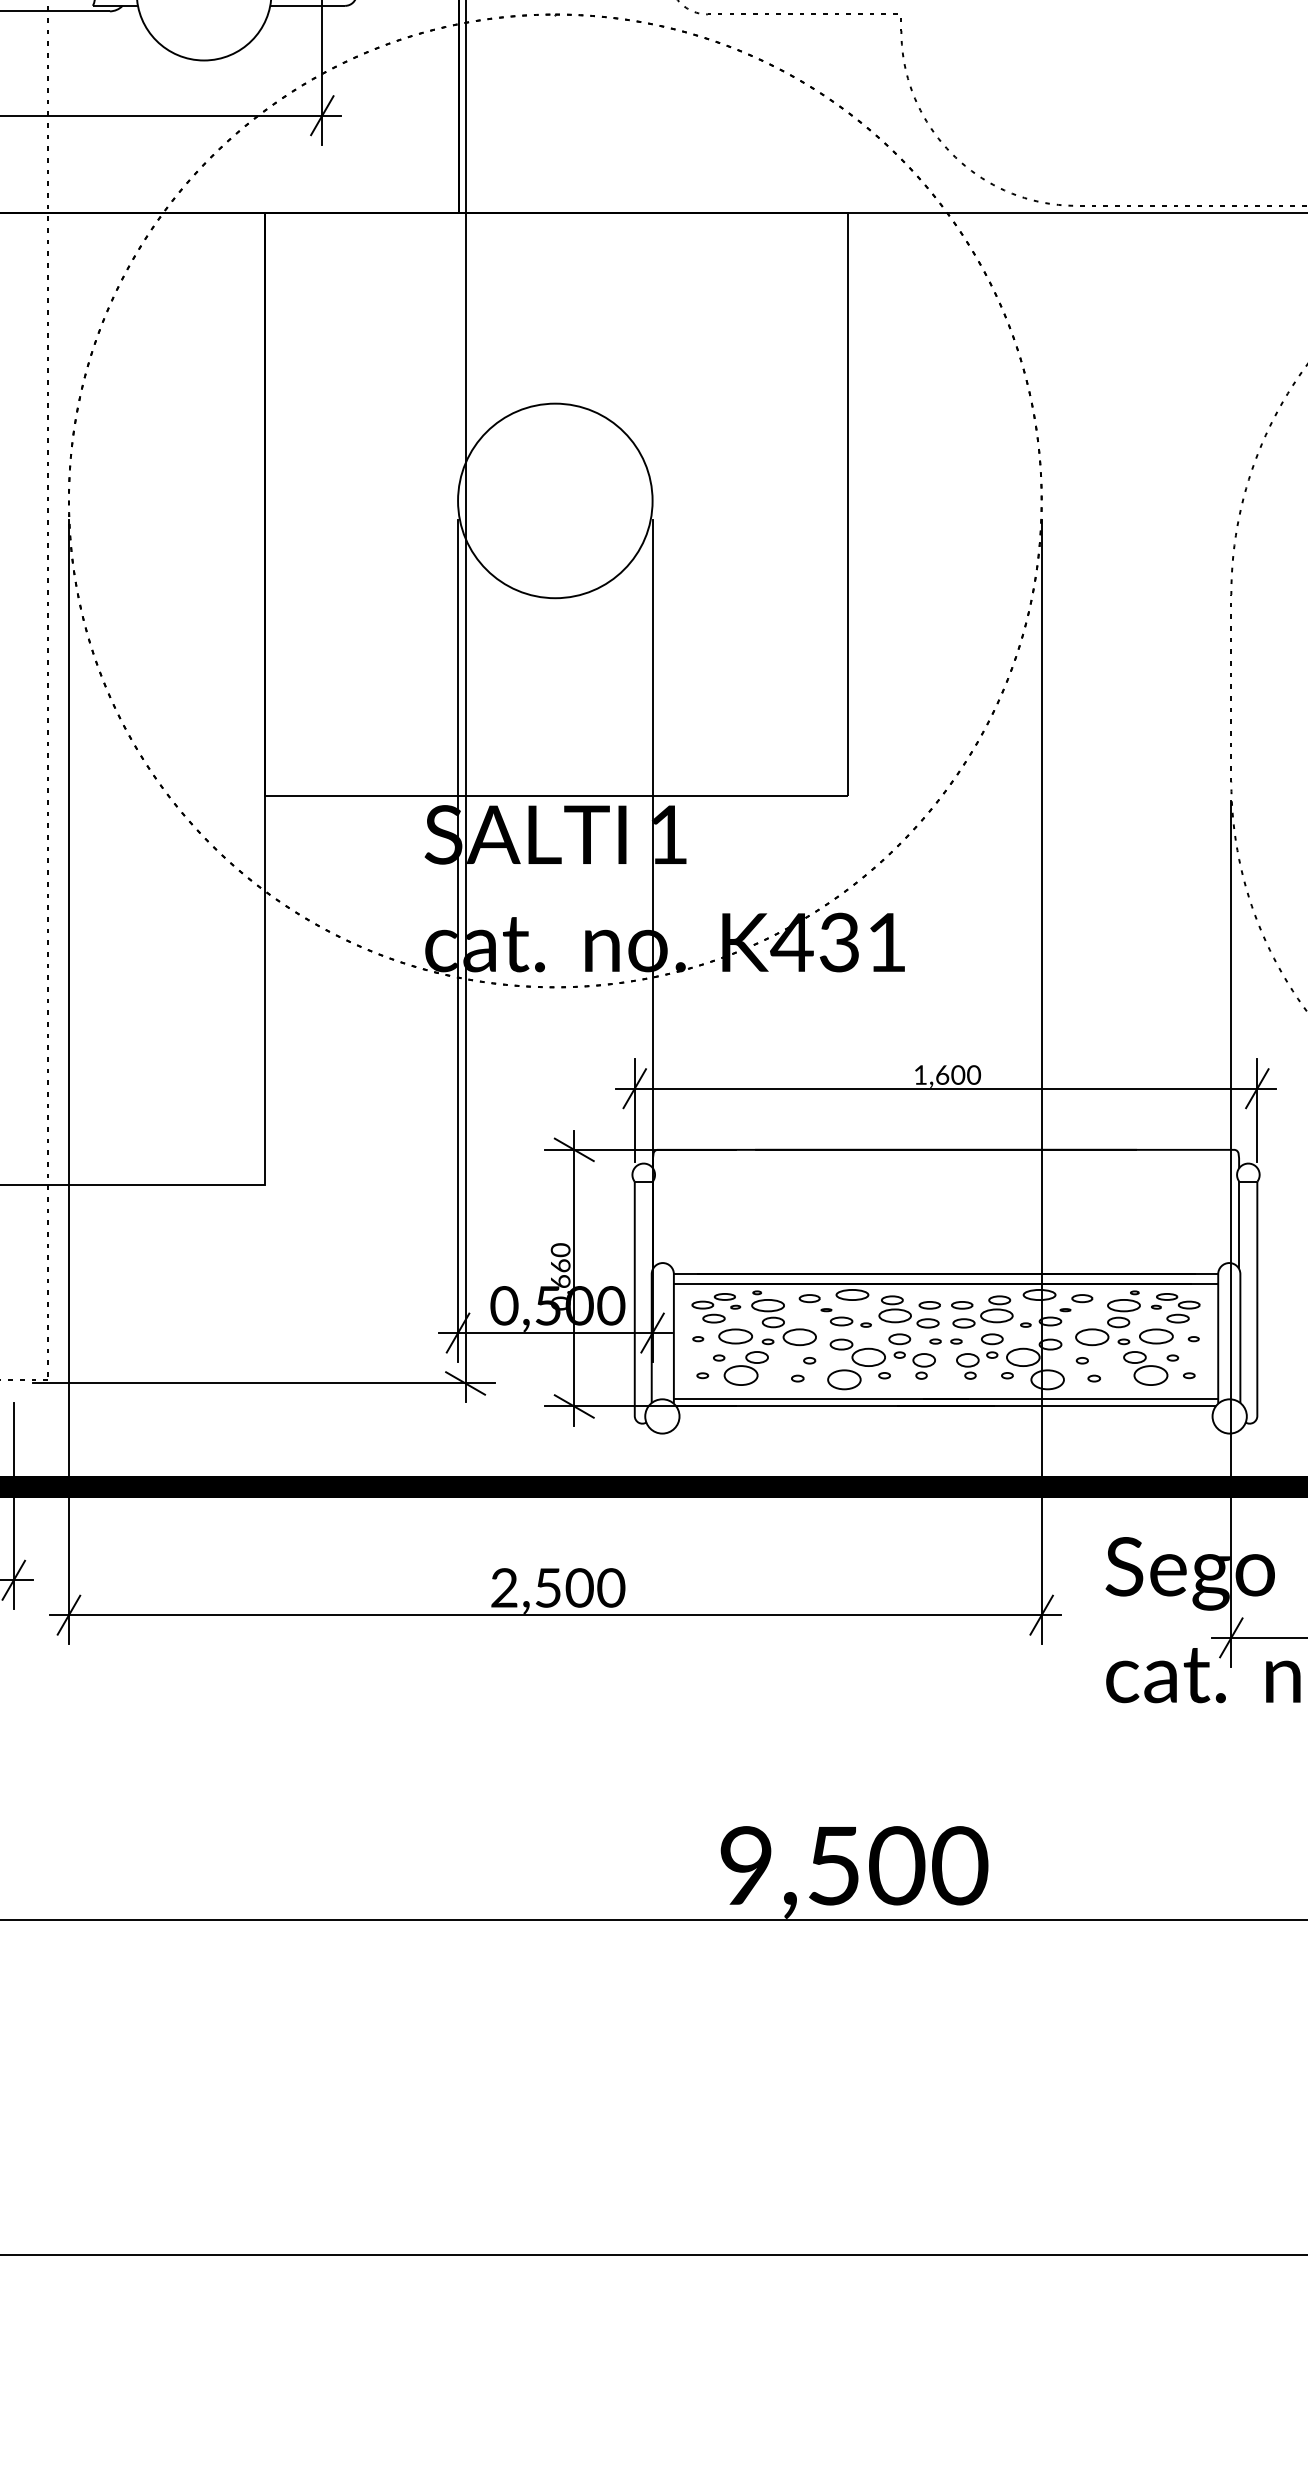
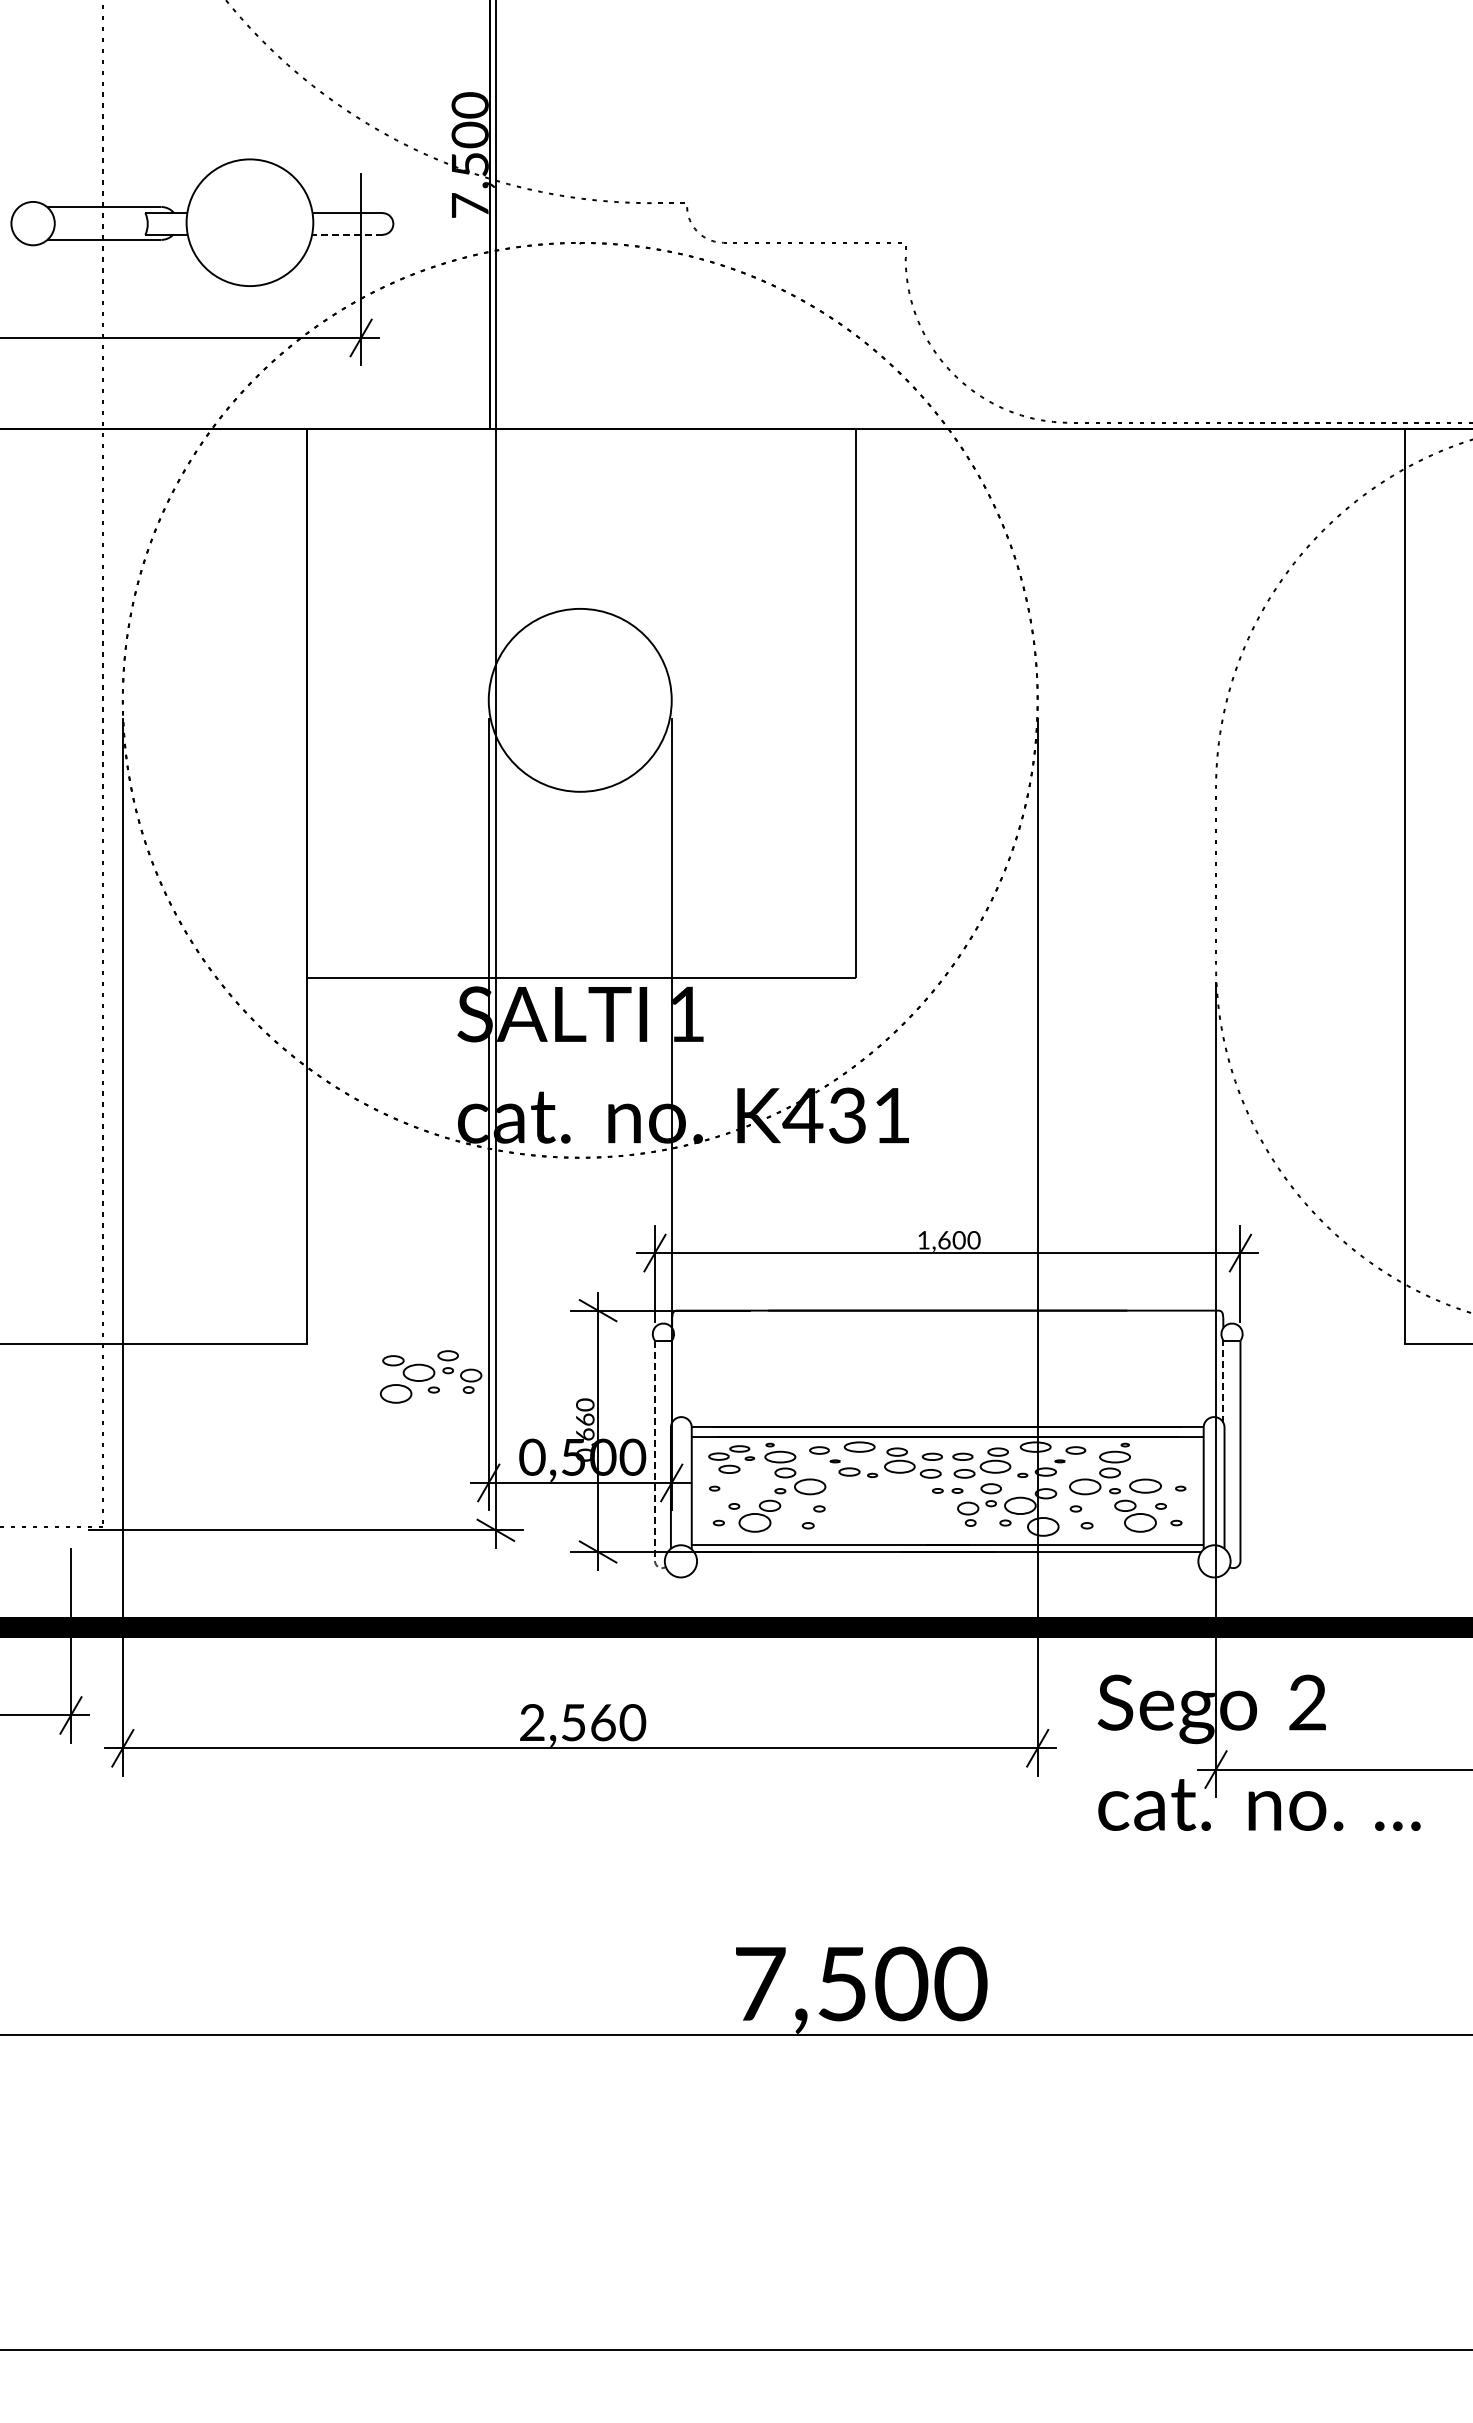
line: (306, 5) -> (346, 234), solid -> dashed
line: (1239, 1224) -> (1223, 1380), solid -> dashed
part: (1175, 1308) -> (1163, 1459), removed
line: (634, 1312) -> (654, 1463), solid -> dashed
part: (735, 1335) -> (749, 1485), removed
part: (880, 1361) -> (430, 1376), moved
text: (580, 1587) -> (603, 1722), 2,500 -> 2,560
text: (746, 1865) -> (760, 1983), 9,500 -> 7,500

